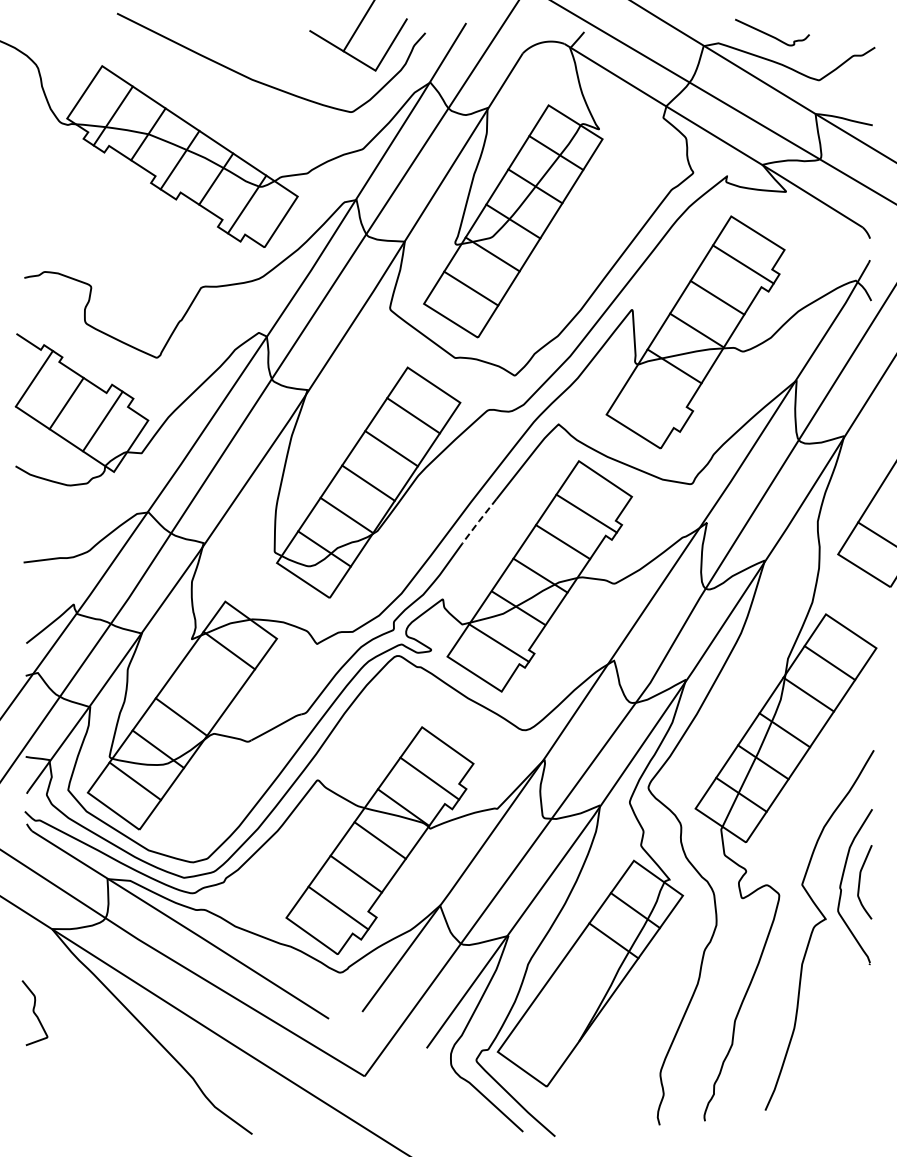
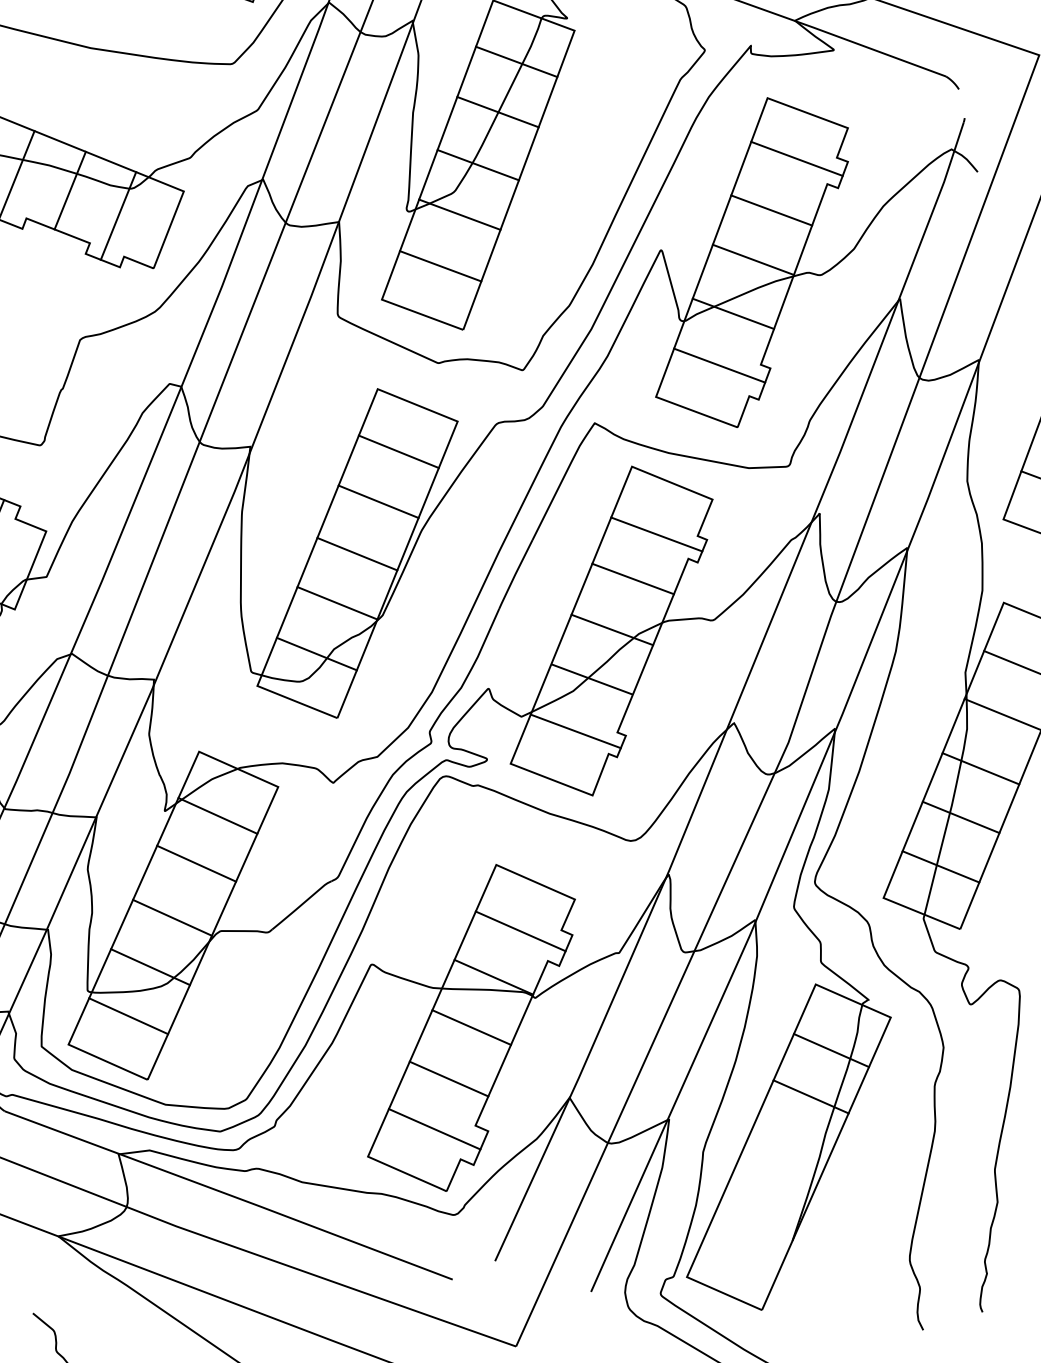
line: (656, 401) -> (718, 365), added
line: (479, 521) -> (516, 574), dashed -> solid
line: (206, 681) -> (196, 863), added

